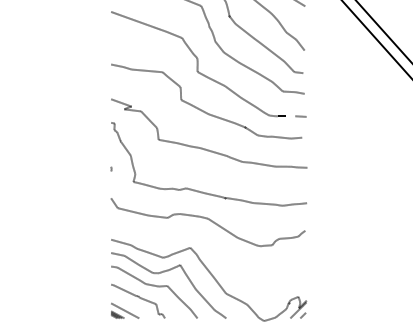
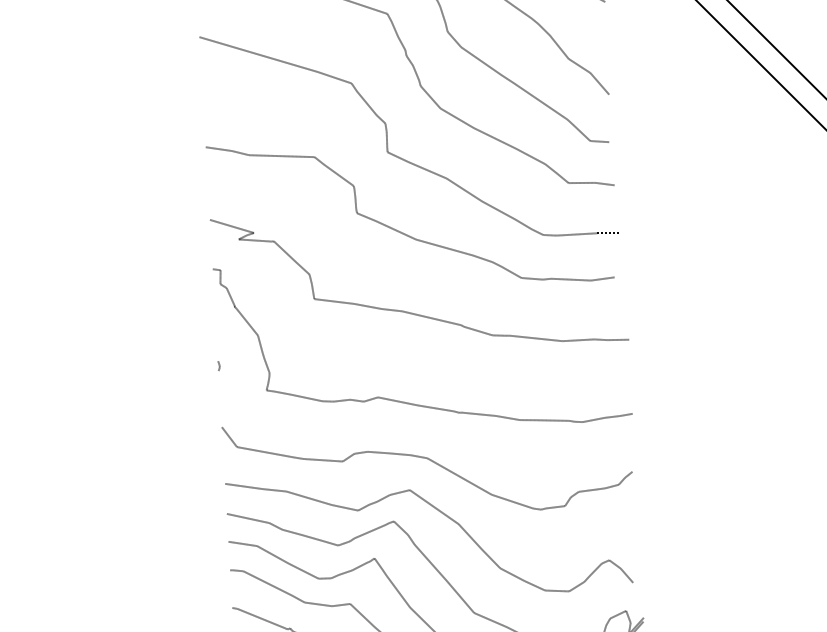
curve: (212, 245) -> (439, 513), added

